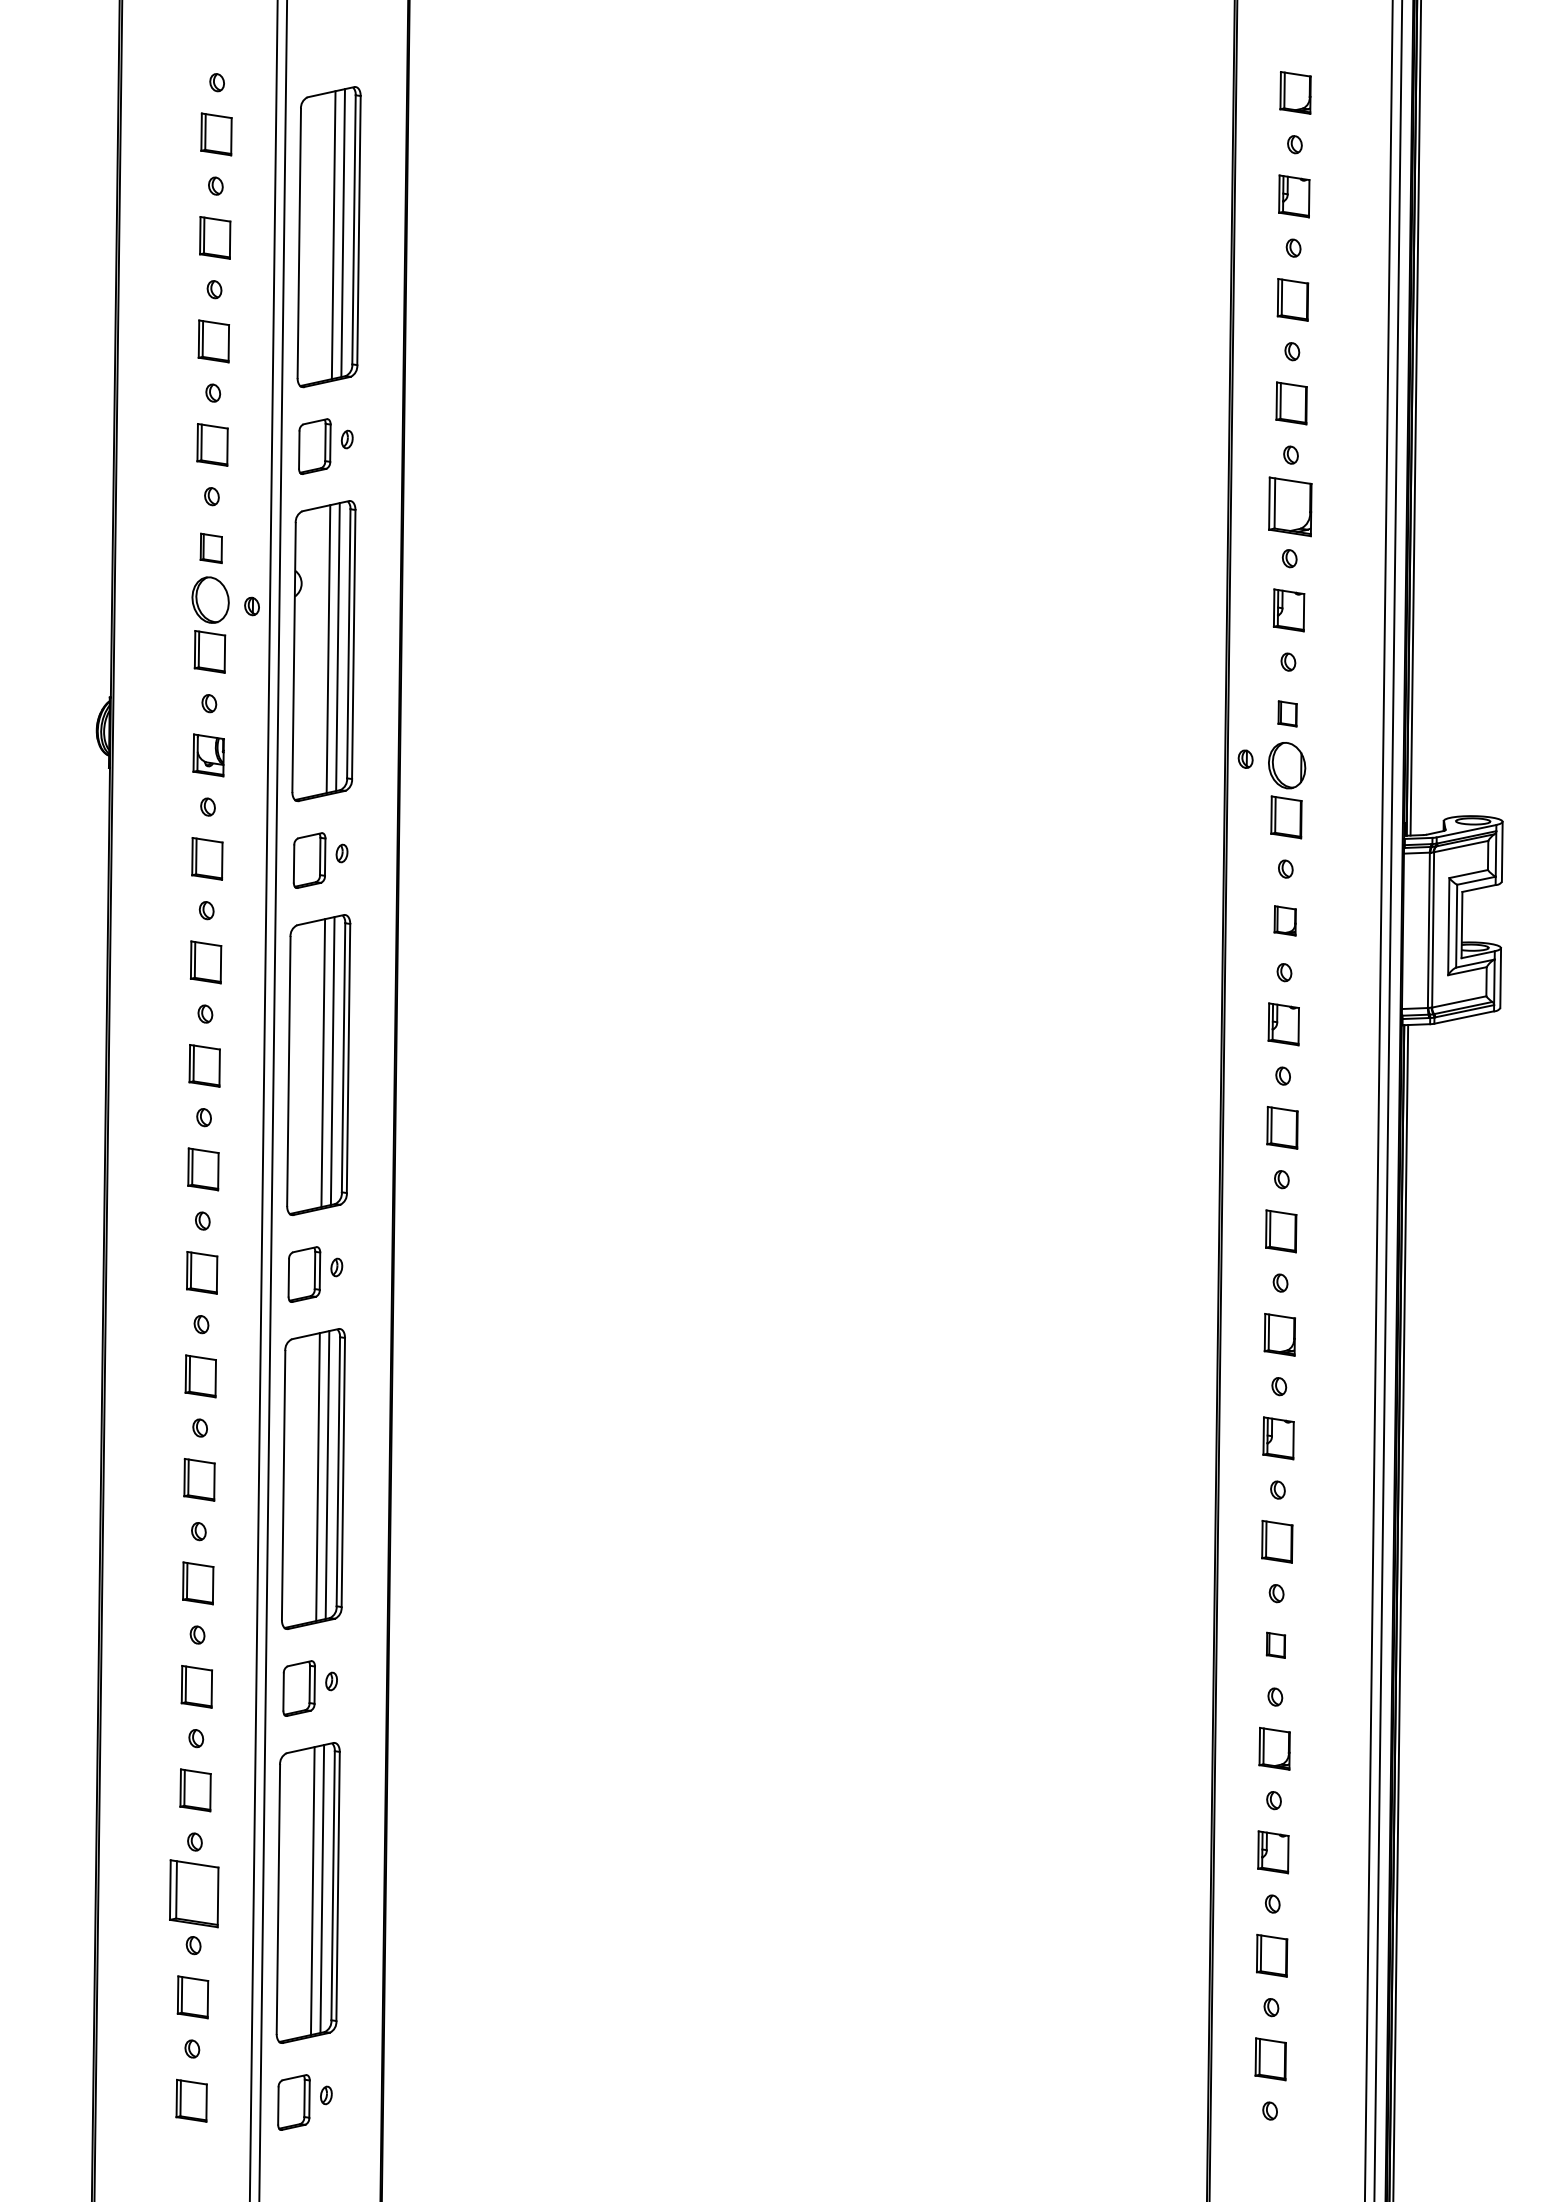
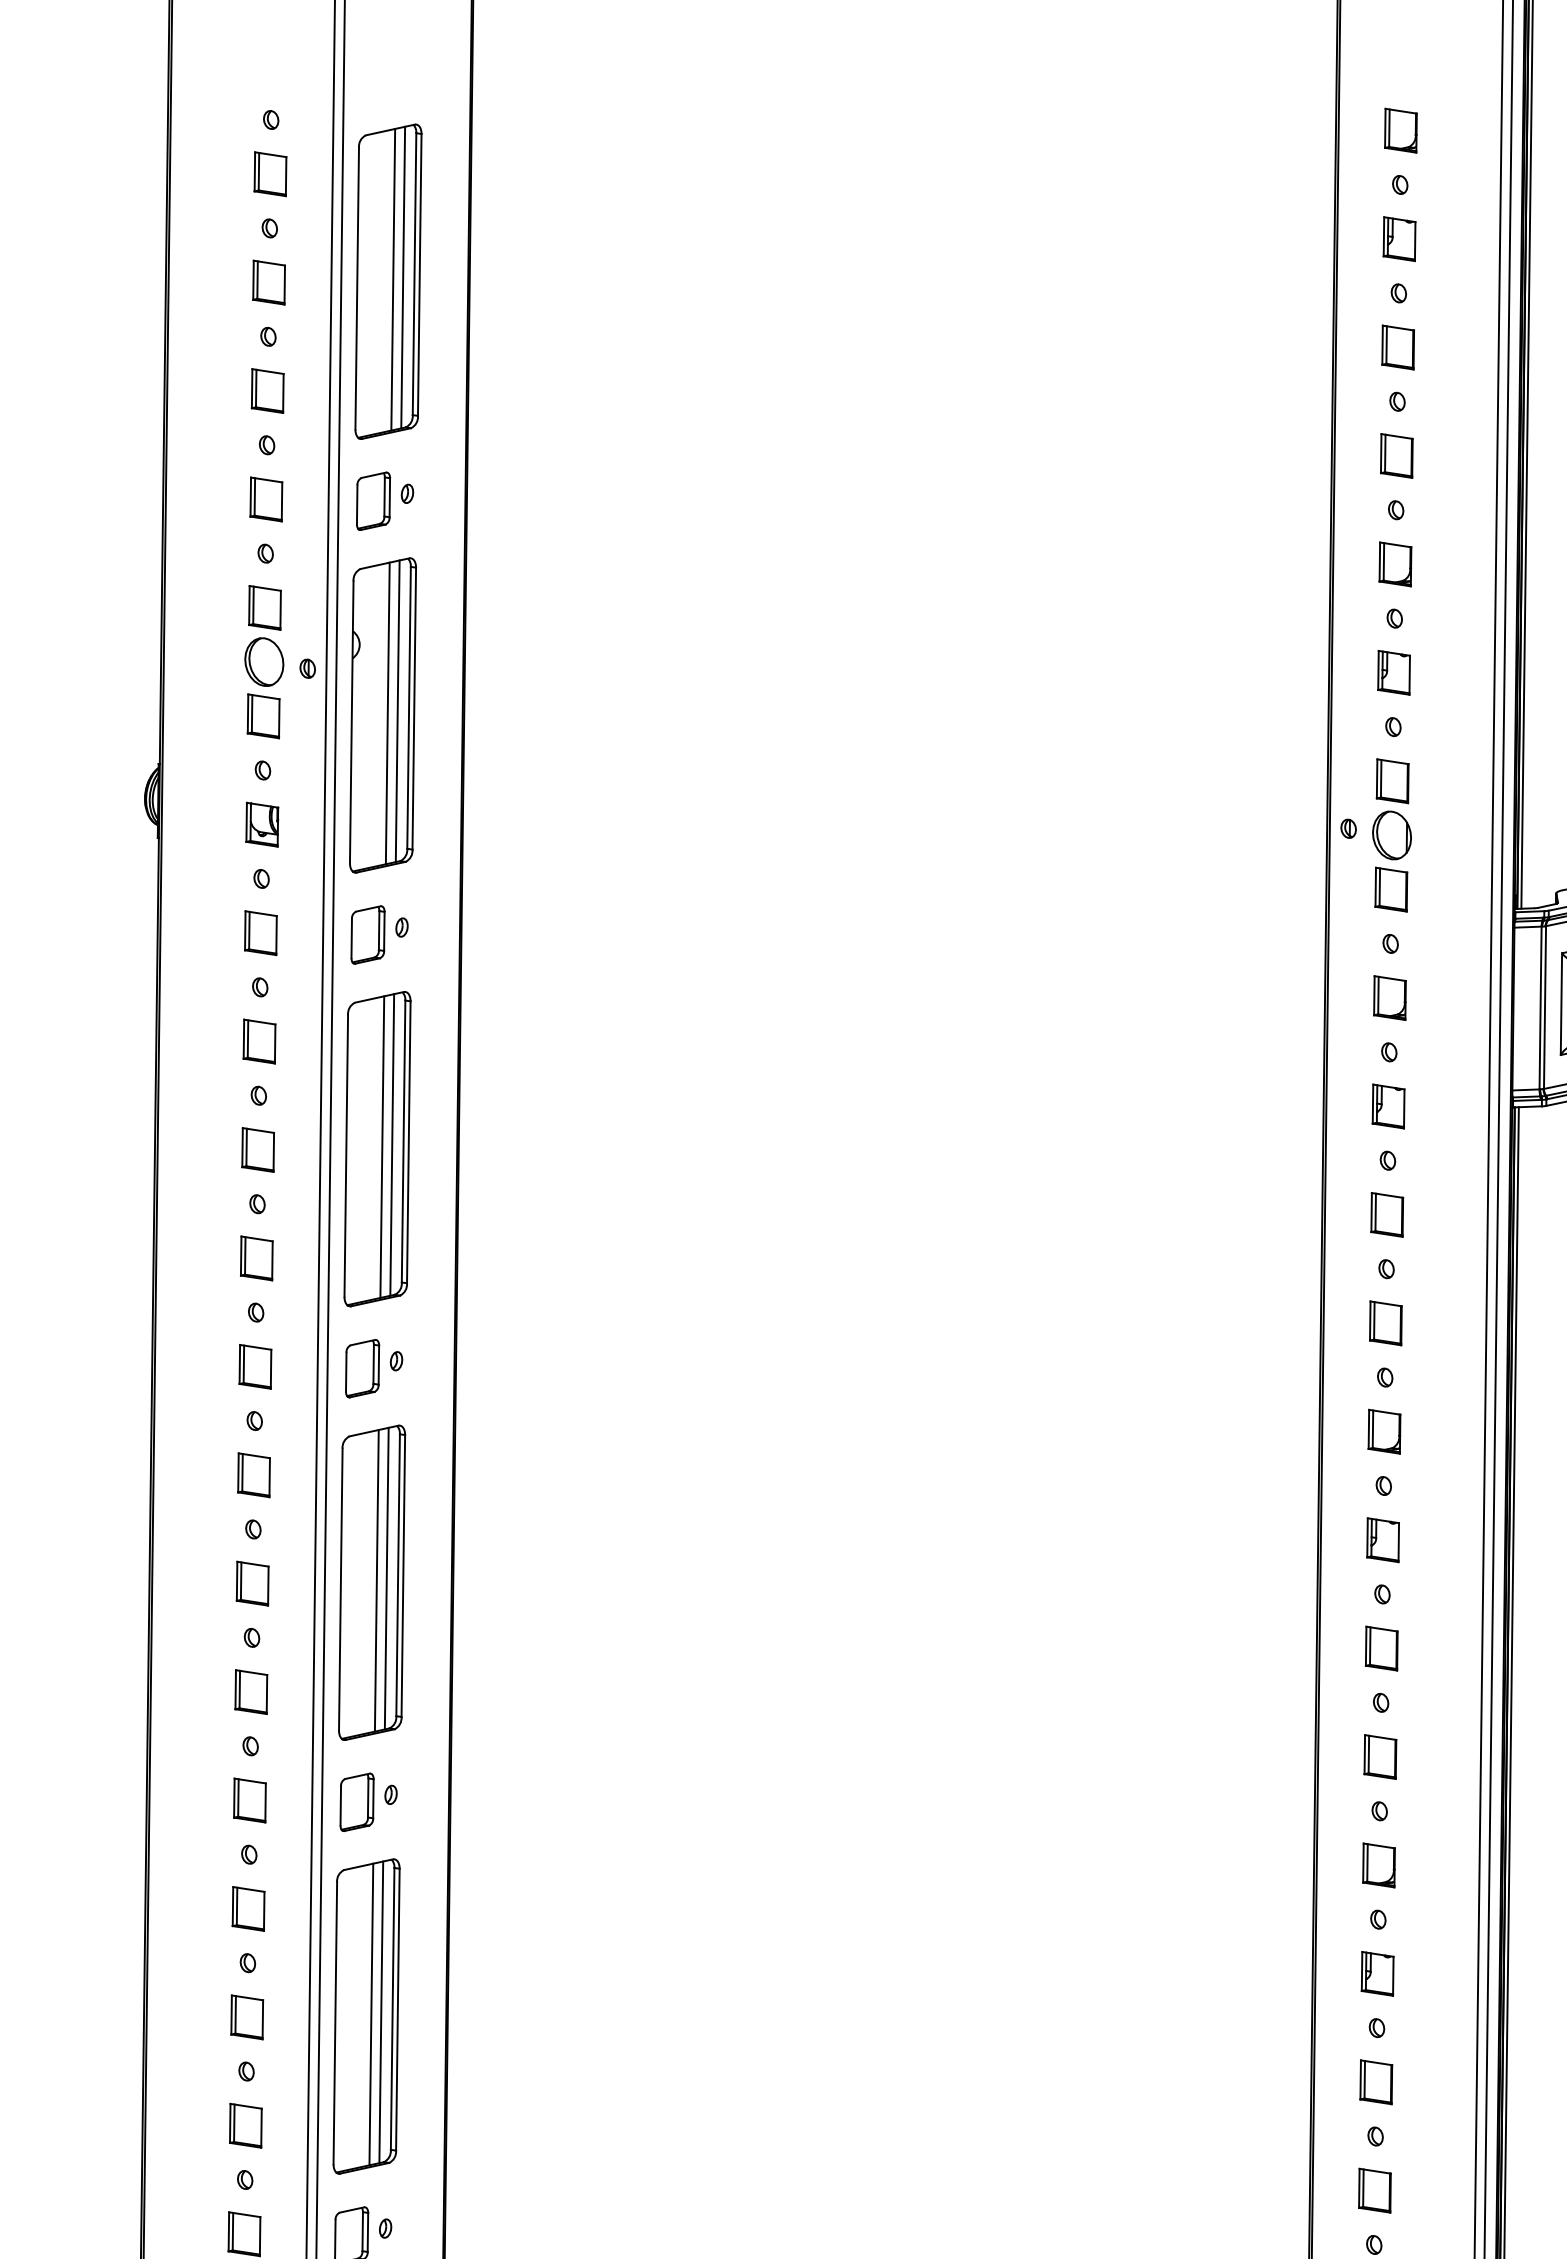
part: (1290, 506) -> (1395, 564), size x0.71
part: (211, 548) -> (265, 608), size x1.43
part: (1287, 713) -> (1392, 780), size x1.67
part: (1285, 920) -> (1390, 997), size x1.43
part: (1275, 1645) -> (1379, 1757), size x1.67
part: (194, 1893) -> (247, 2017), size x0.62

